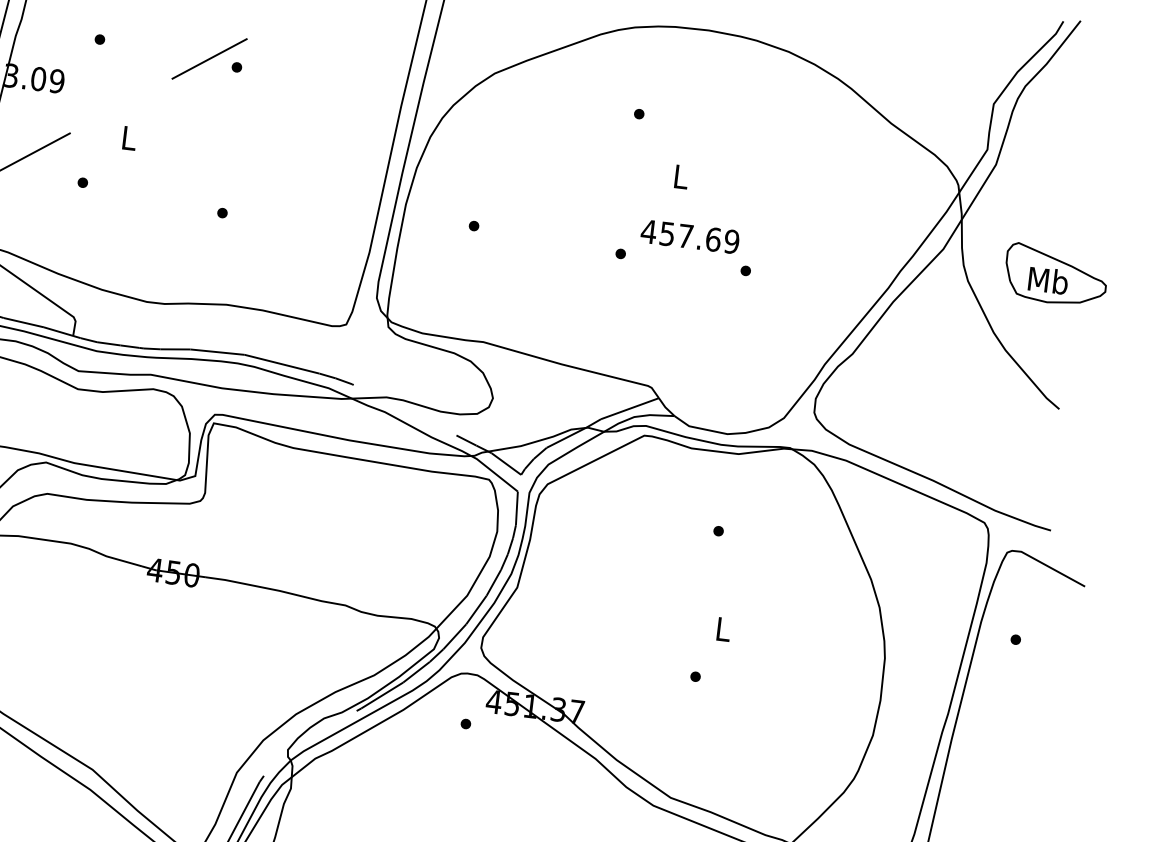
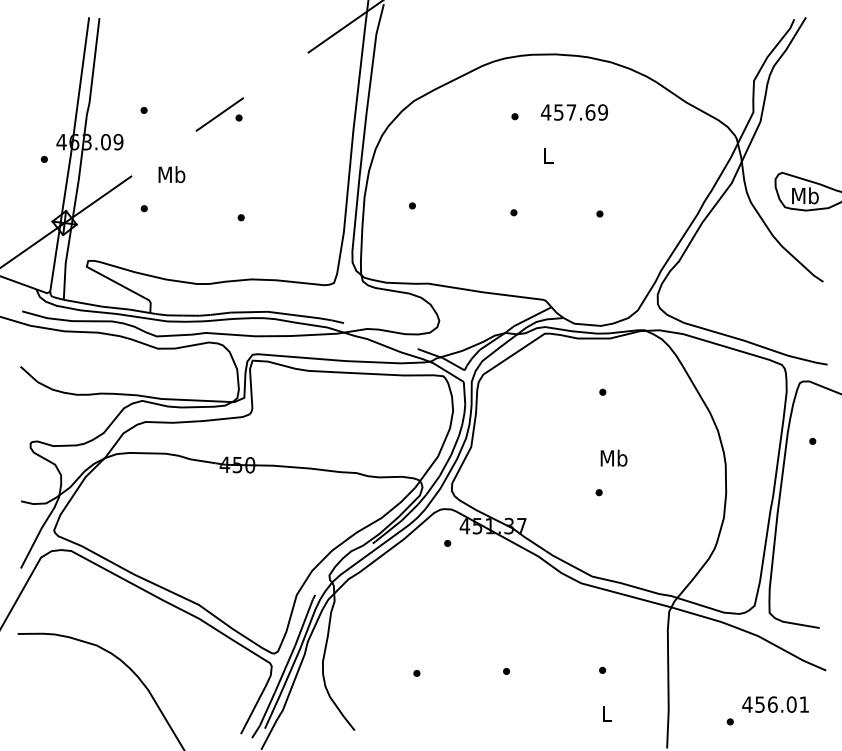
text: (128, 137) -> (171, 174), L -> Mb
text: (690, 236) -> (574, 112), moved
text: (722, 628) -> (613, 457), L -> Mb

